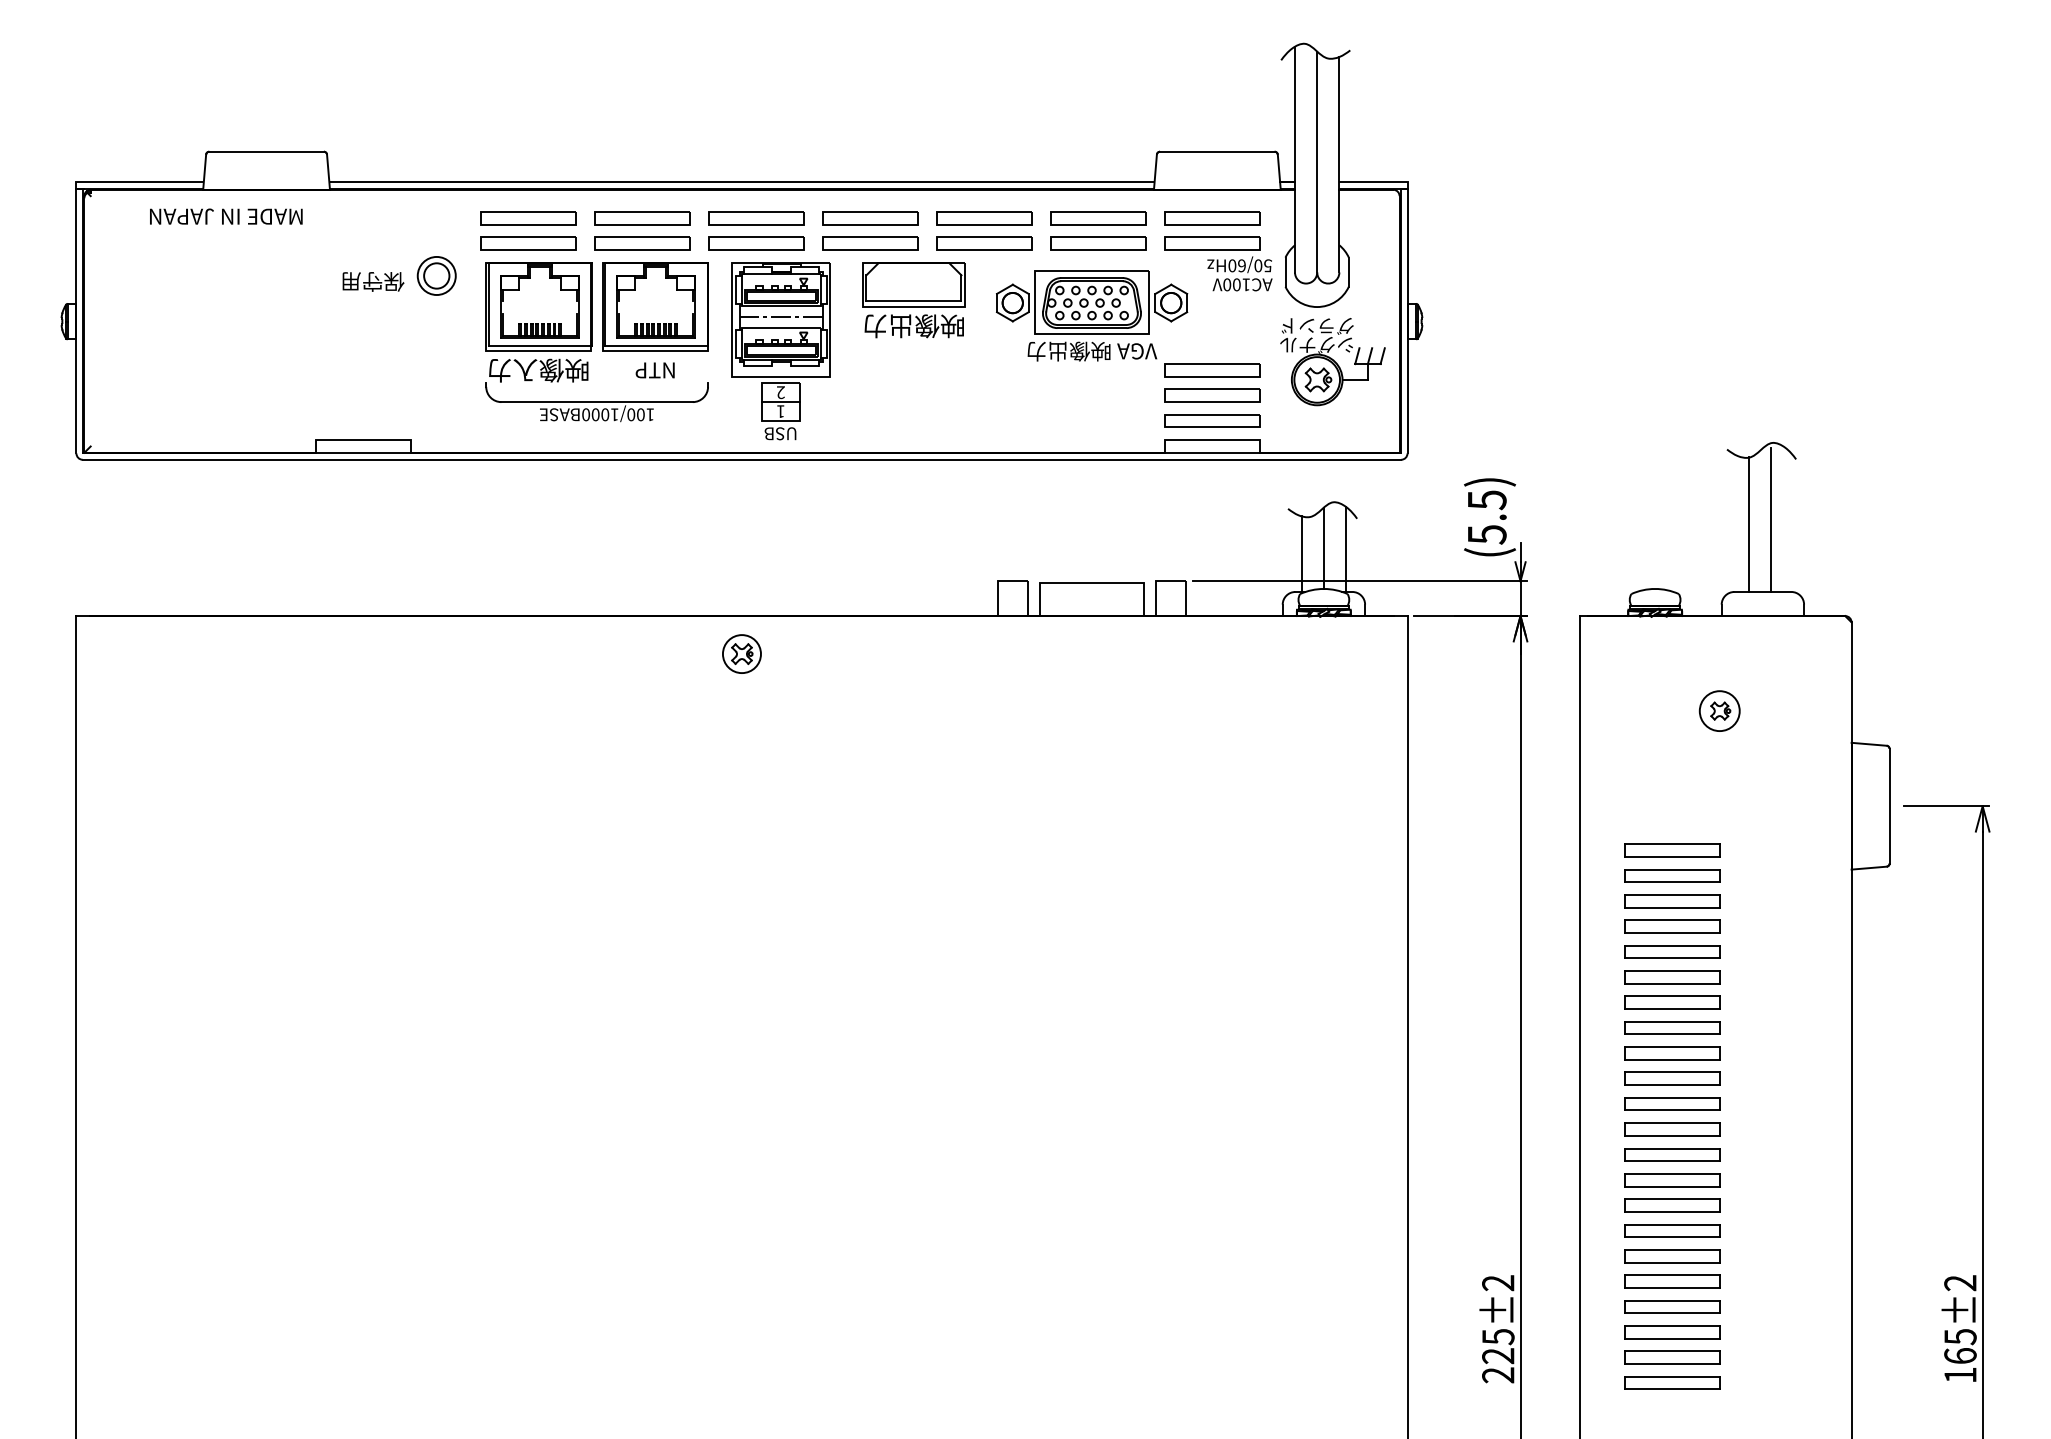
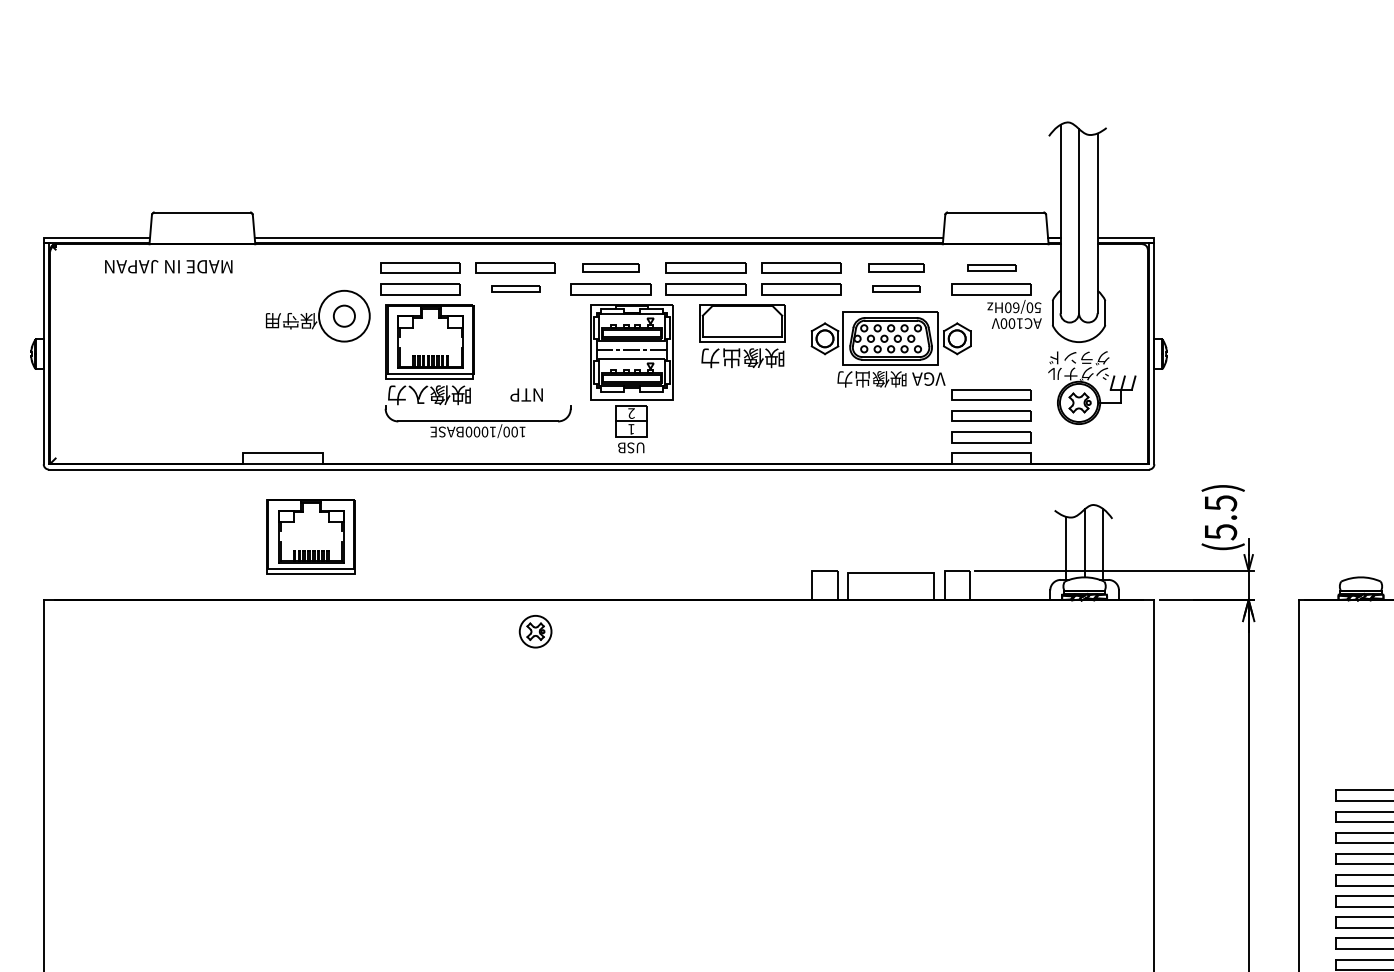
part: (756, 218) -> (611, 268), size x0.7
part: (1098, 218) -> (896, 268), size x0.7
part: (1212, 218) -> (991, 268), size x0.6
part: (642, 243) -> (516, 289), size x0.6
part: (1098, 243) -> (896, 289), size x0.6
circle: (436, 275) -> (344, 315), size x1.6
part: (655, 306) -> (310, 536), moved
part: (741, 653) -> (535, 631), moved

